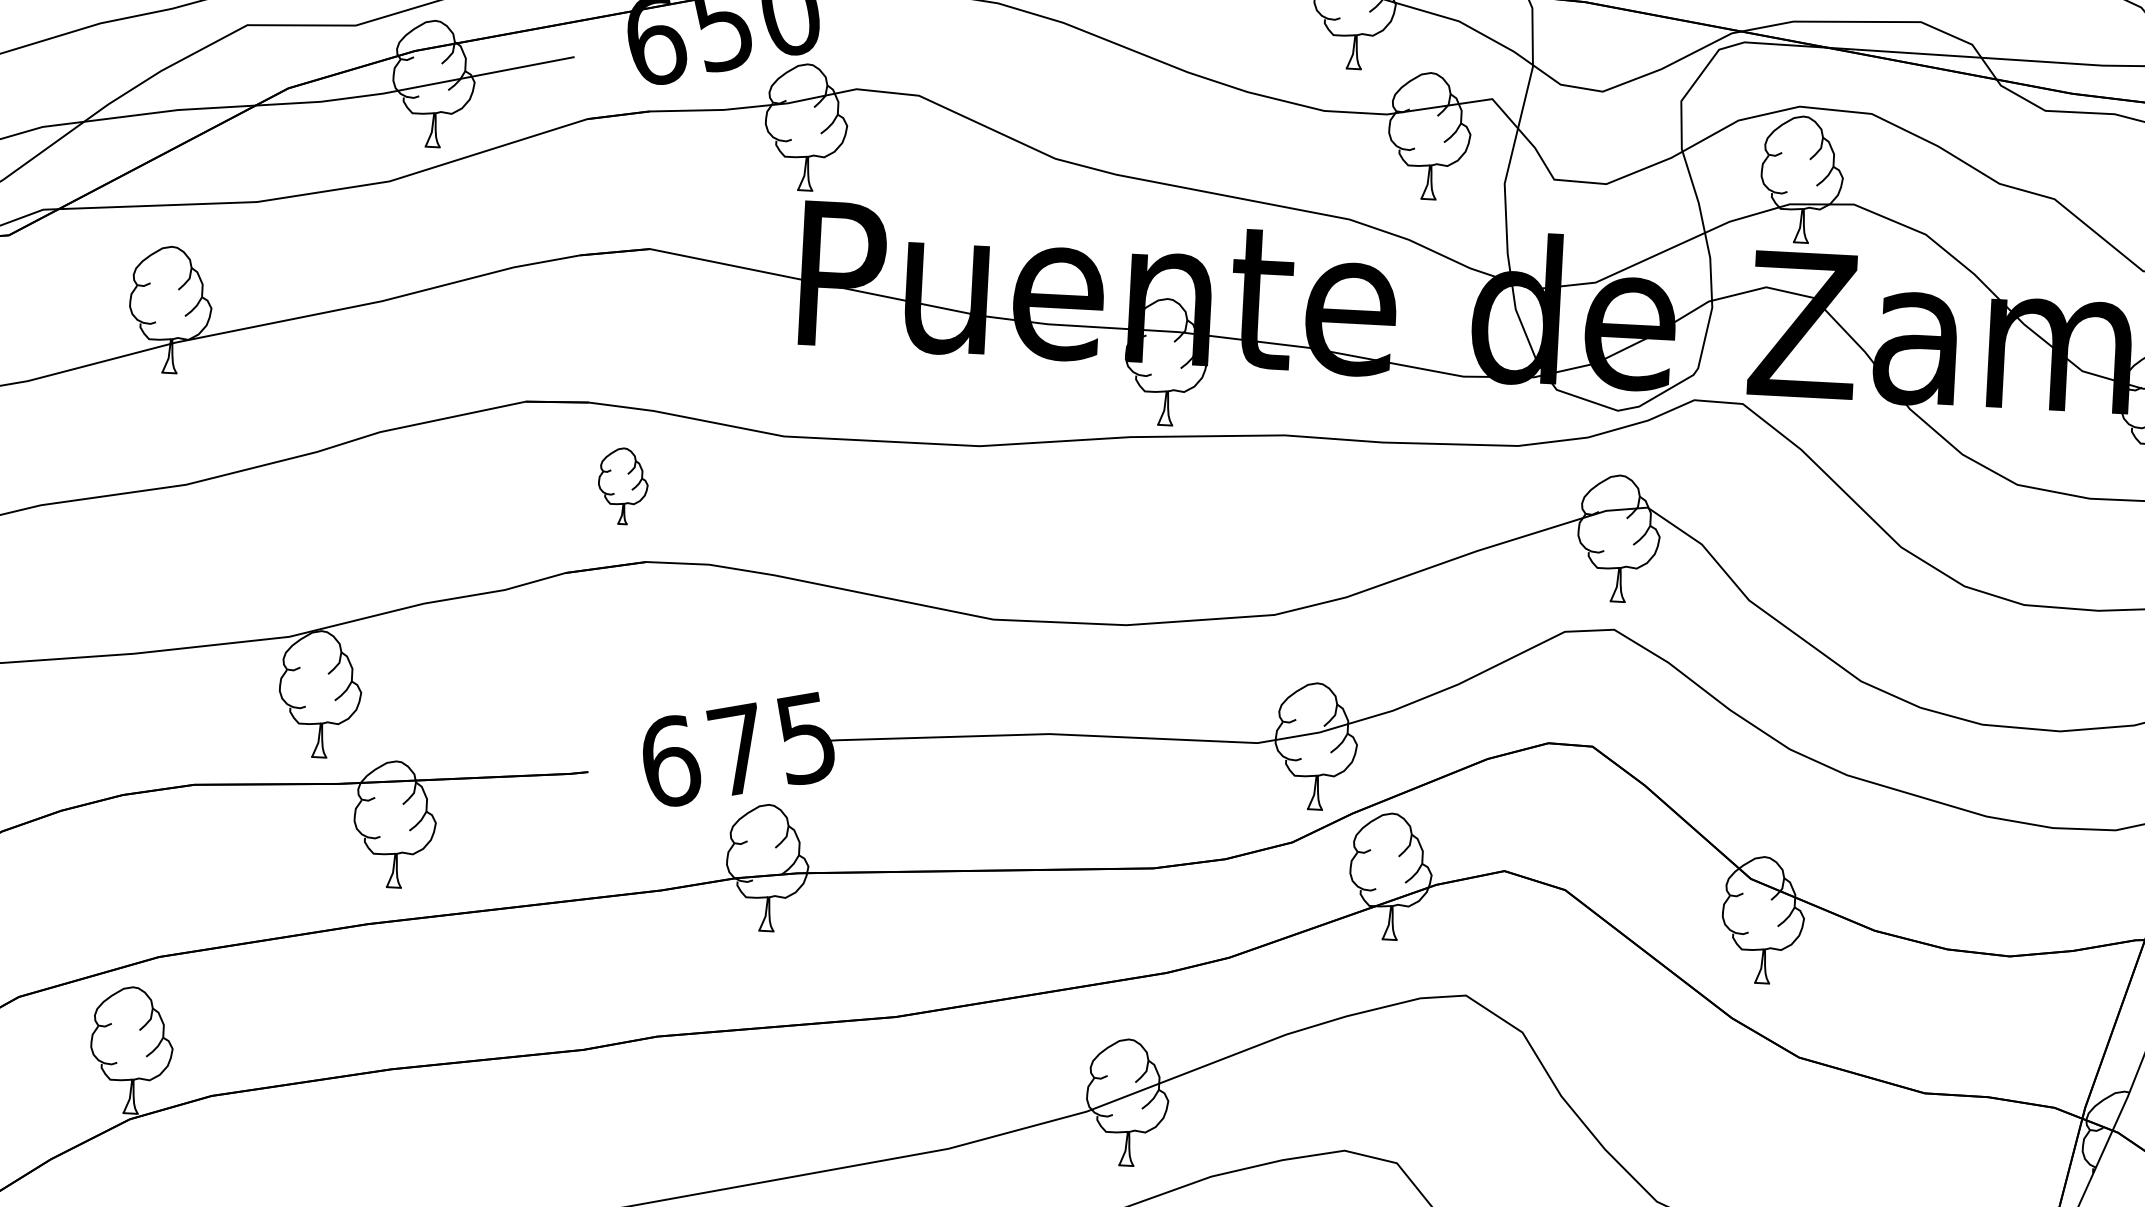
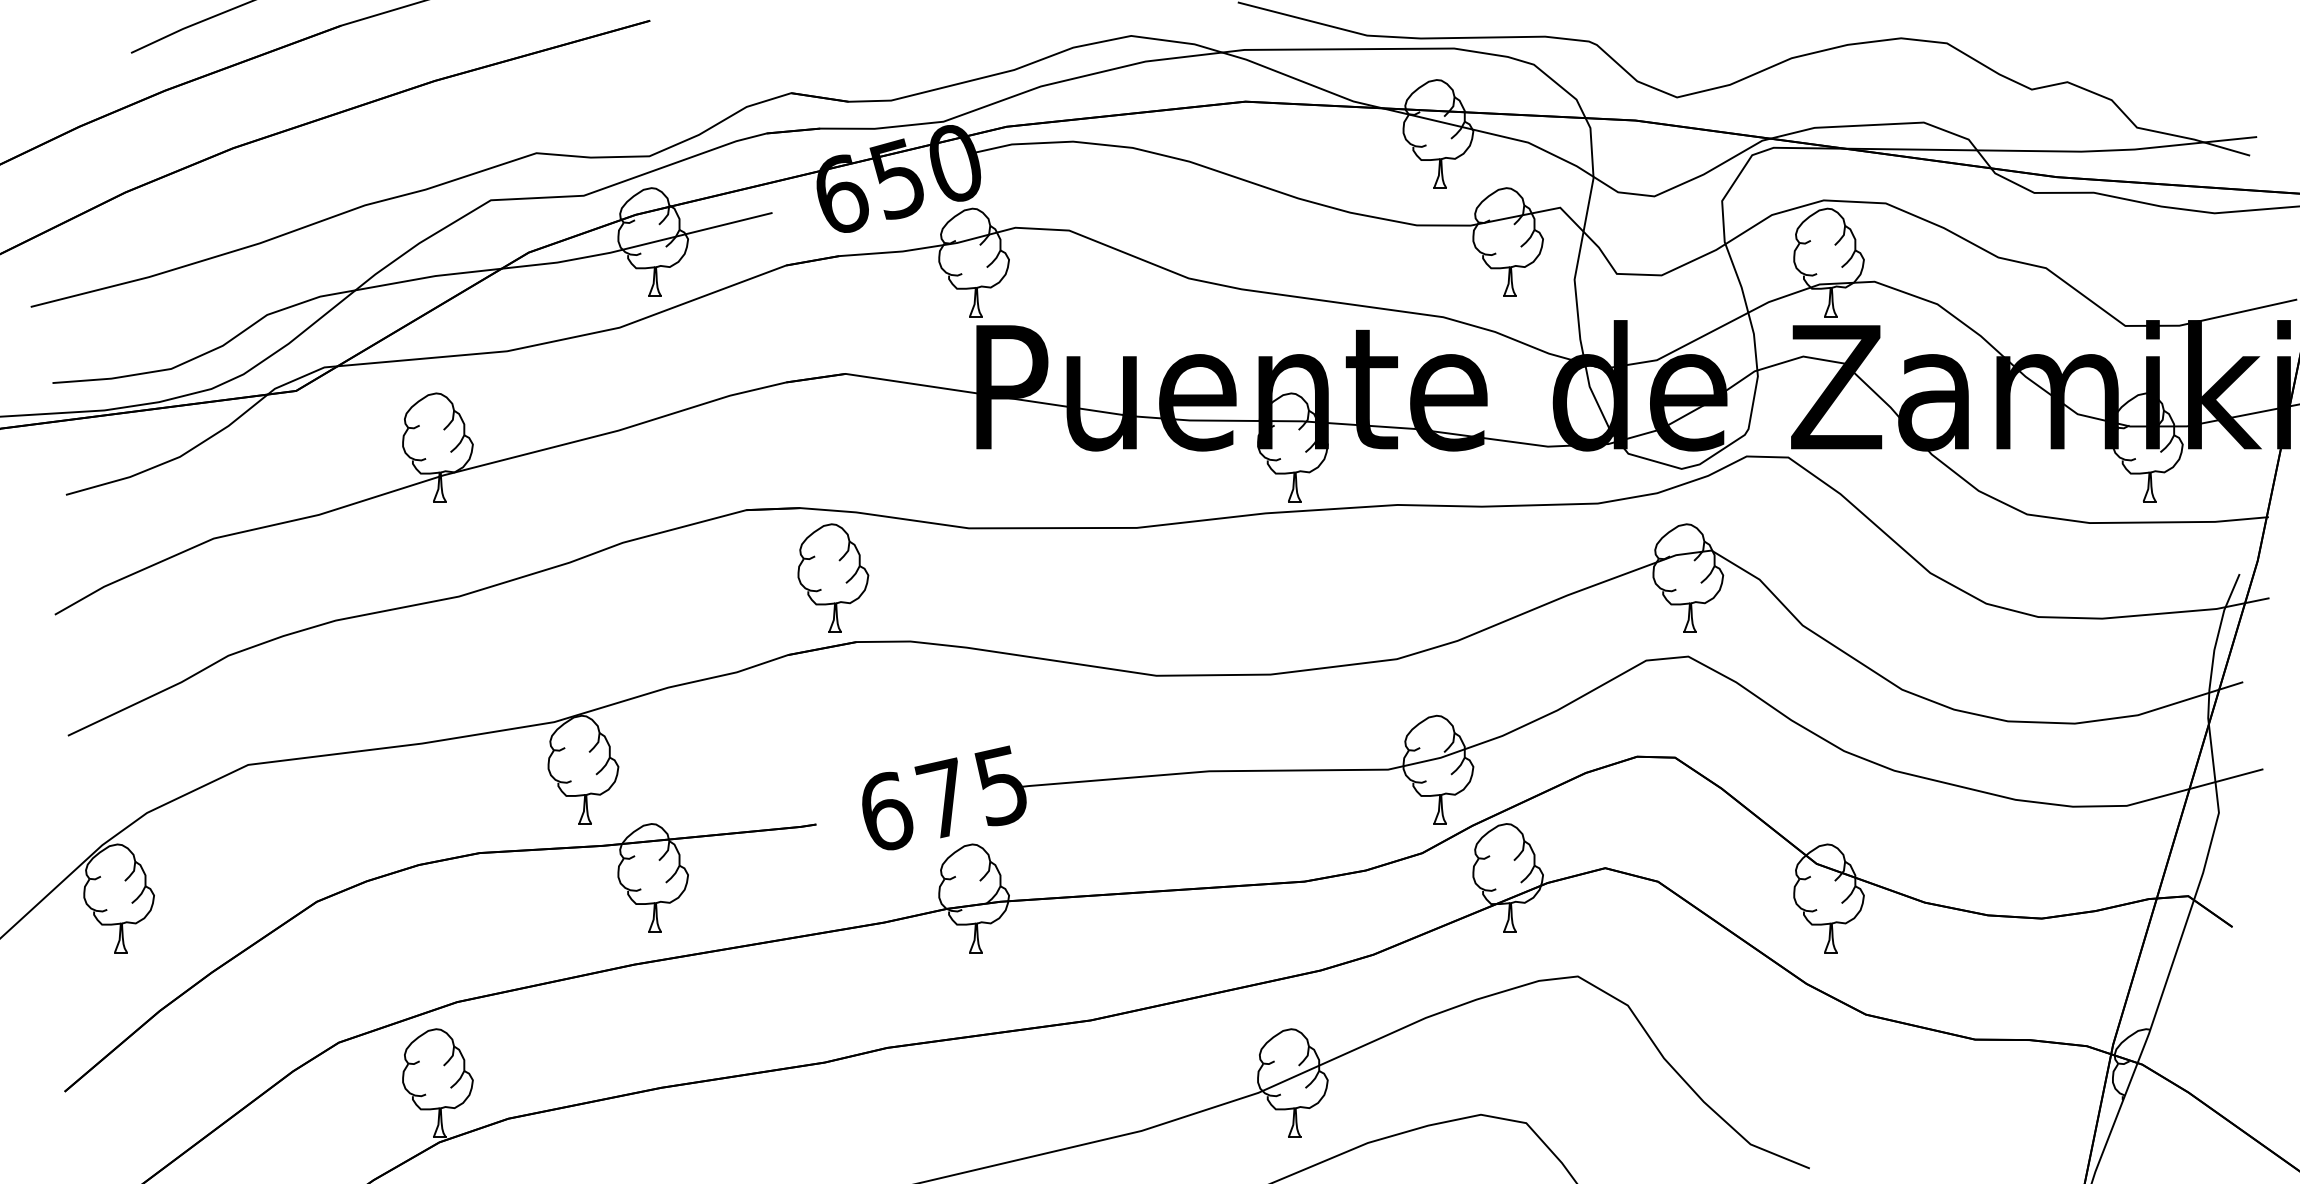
part: (623, 485) -> (833, 577), size x1.67

